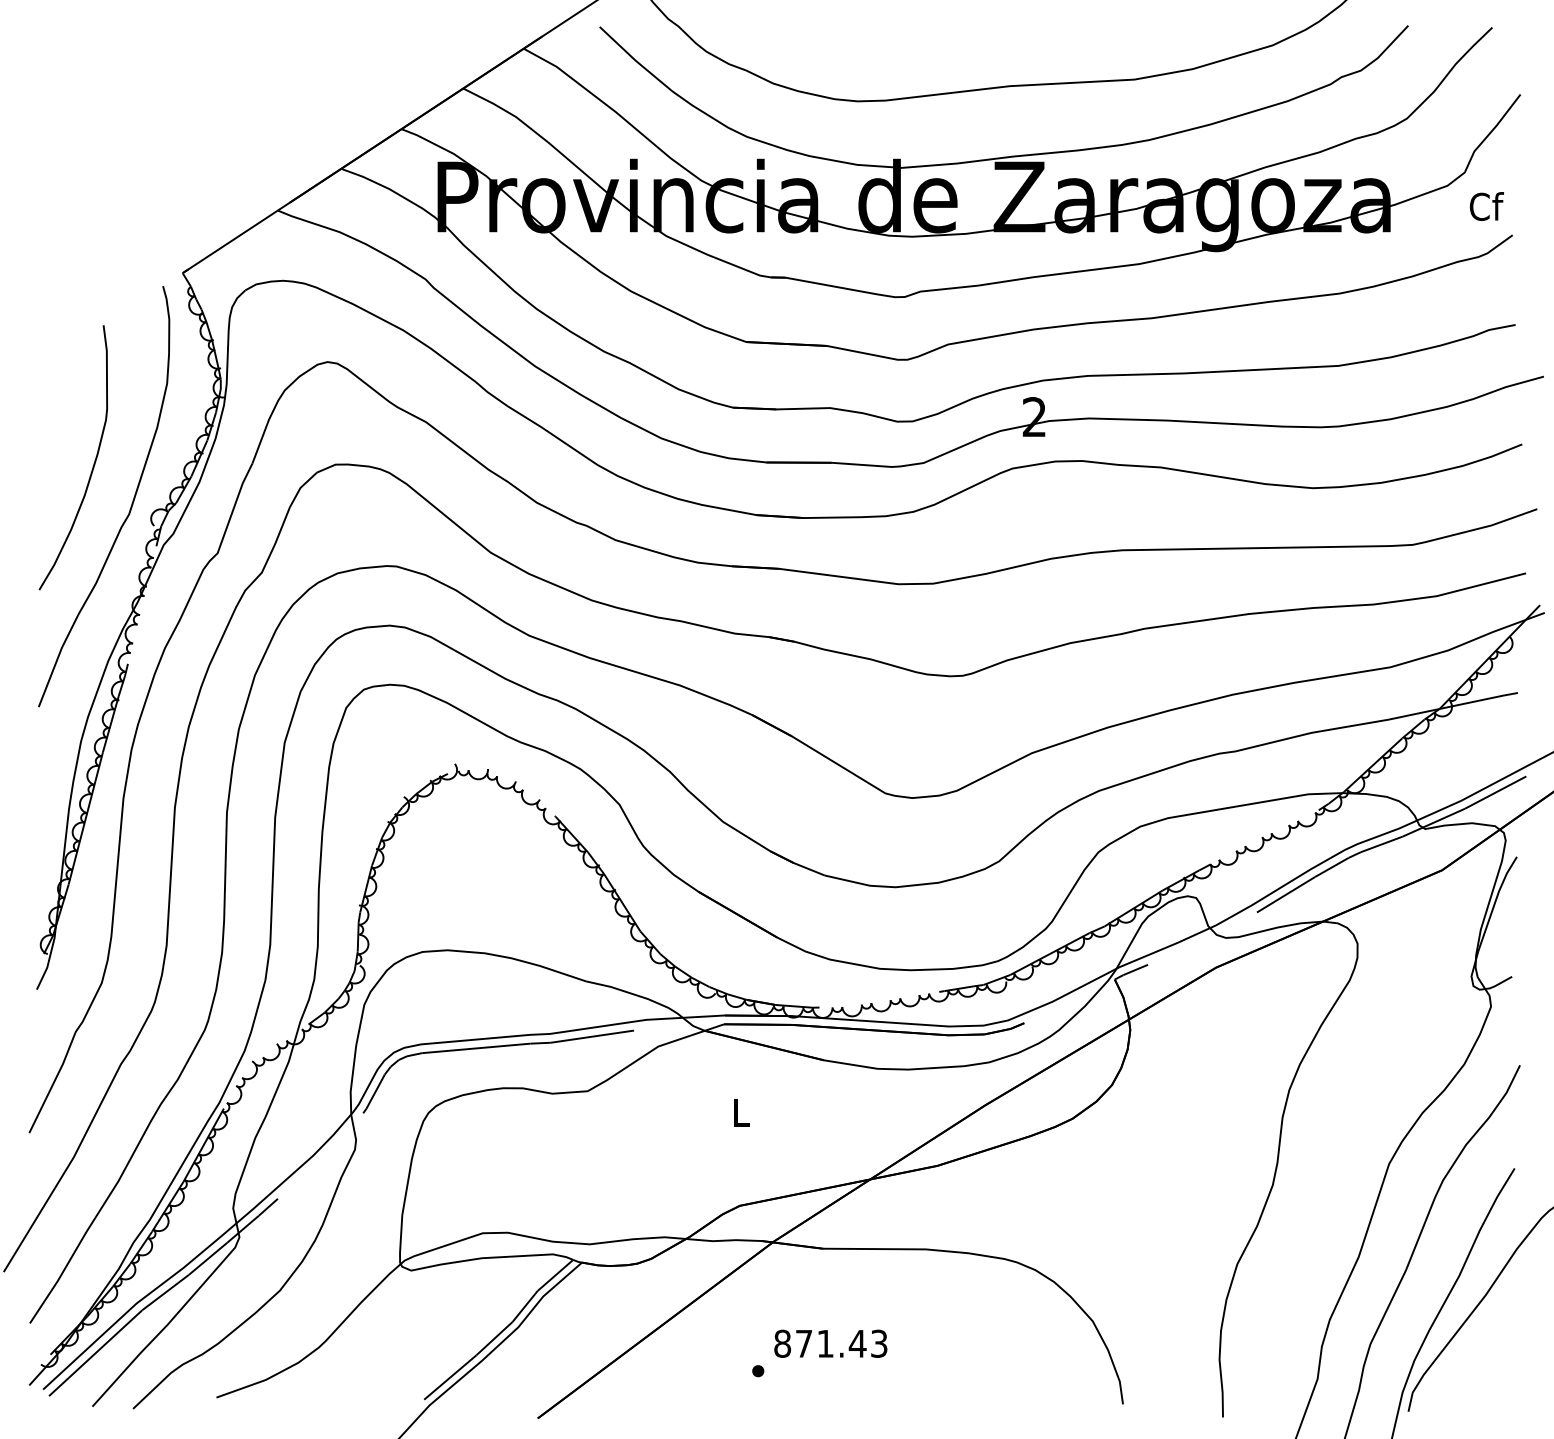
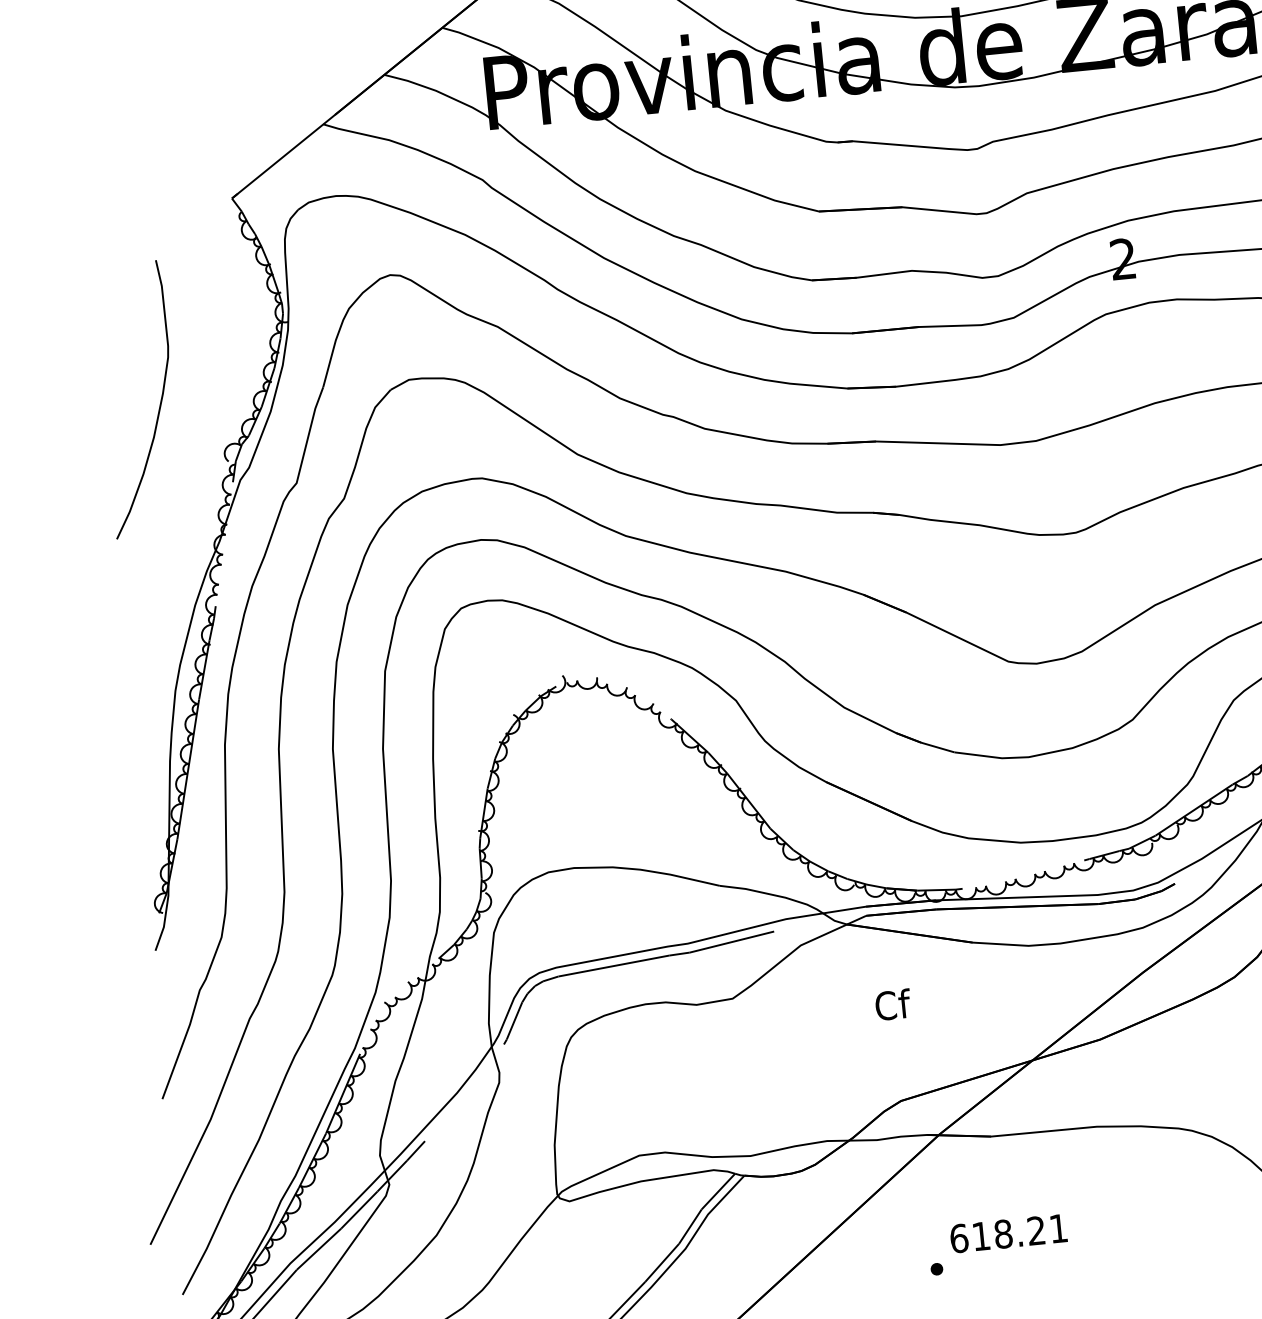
curve: (130, 506) -> (202, 443), removed
text: (741, 1112) -> (893, 1004), L -> Cf
text: (830, 1343) -> (1008, 1233), 871.43 -> 618.21

